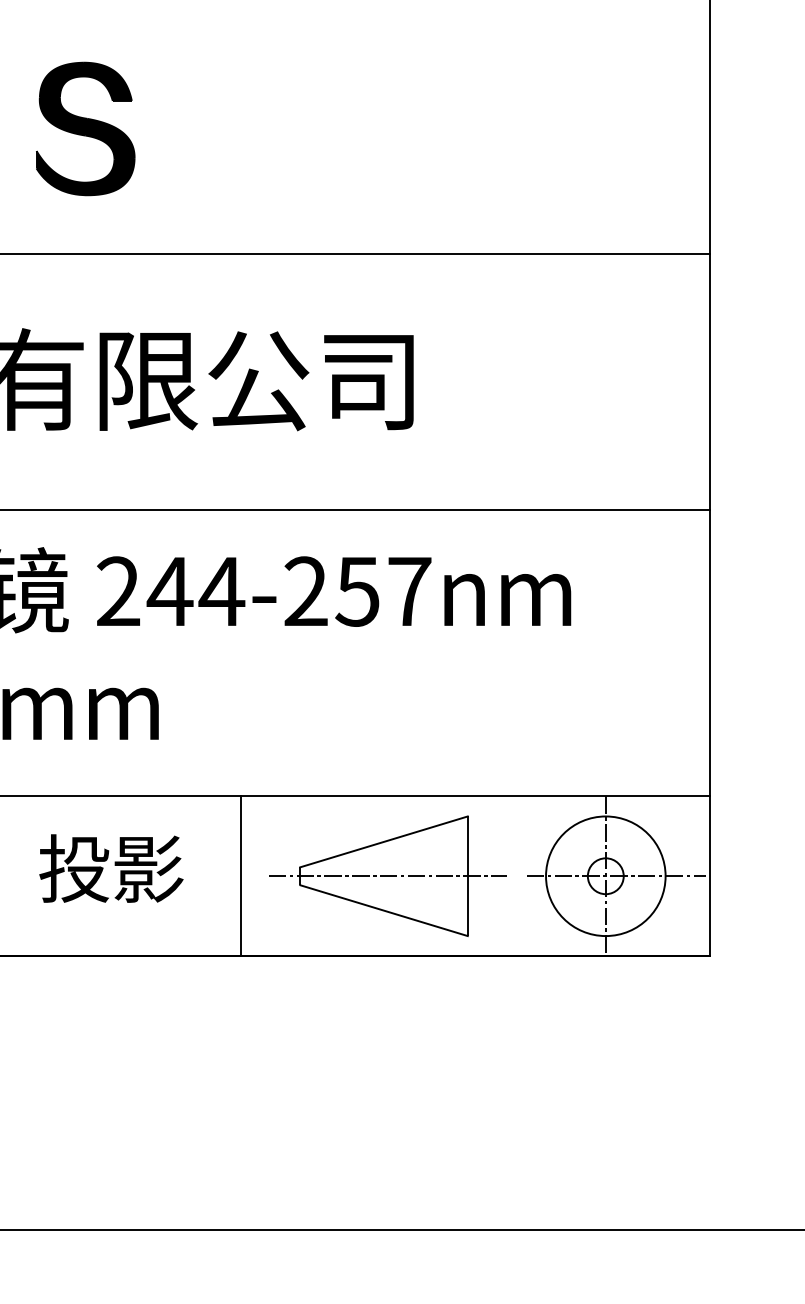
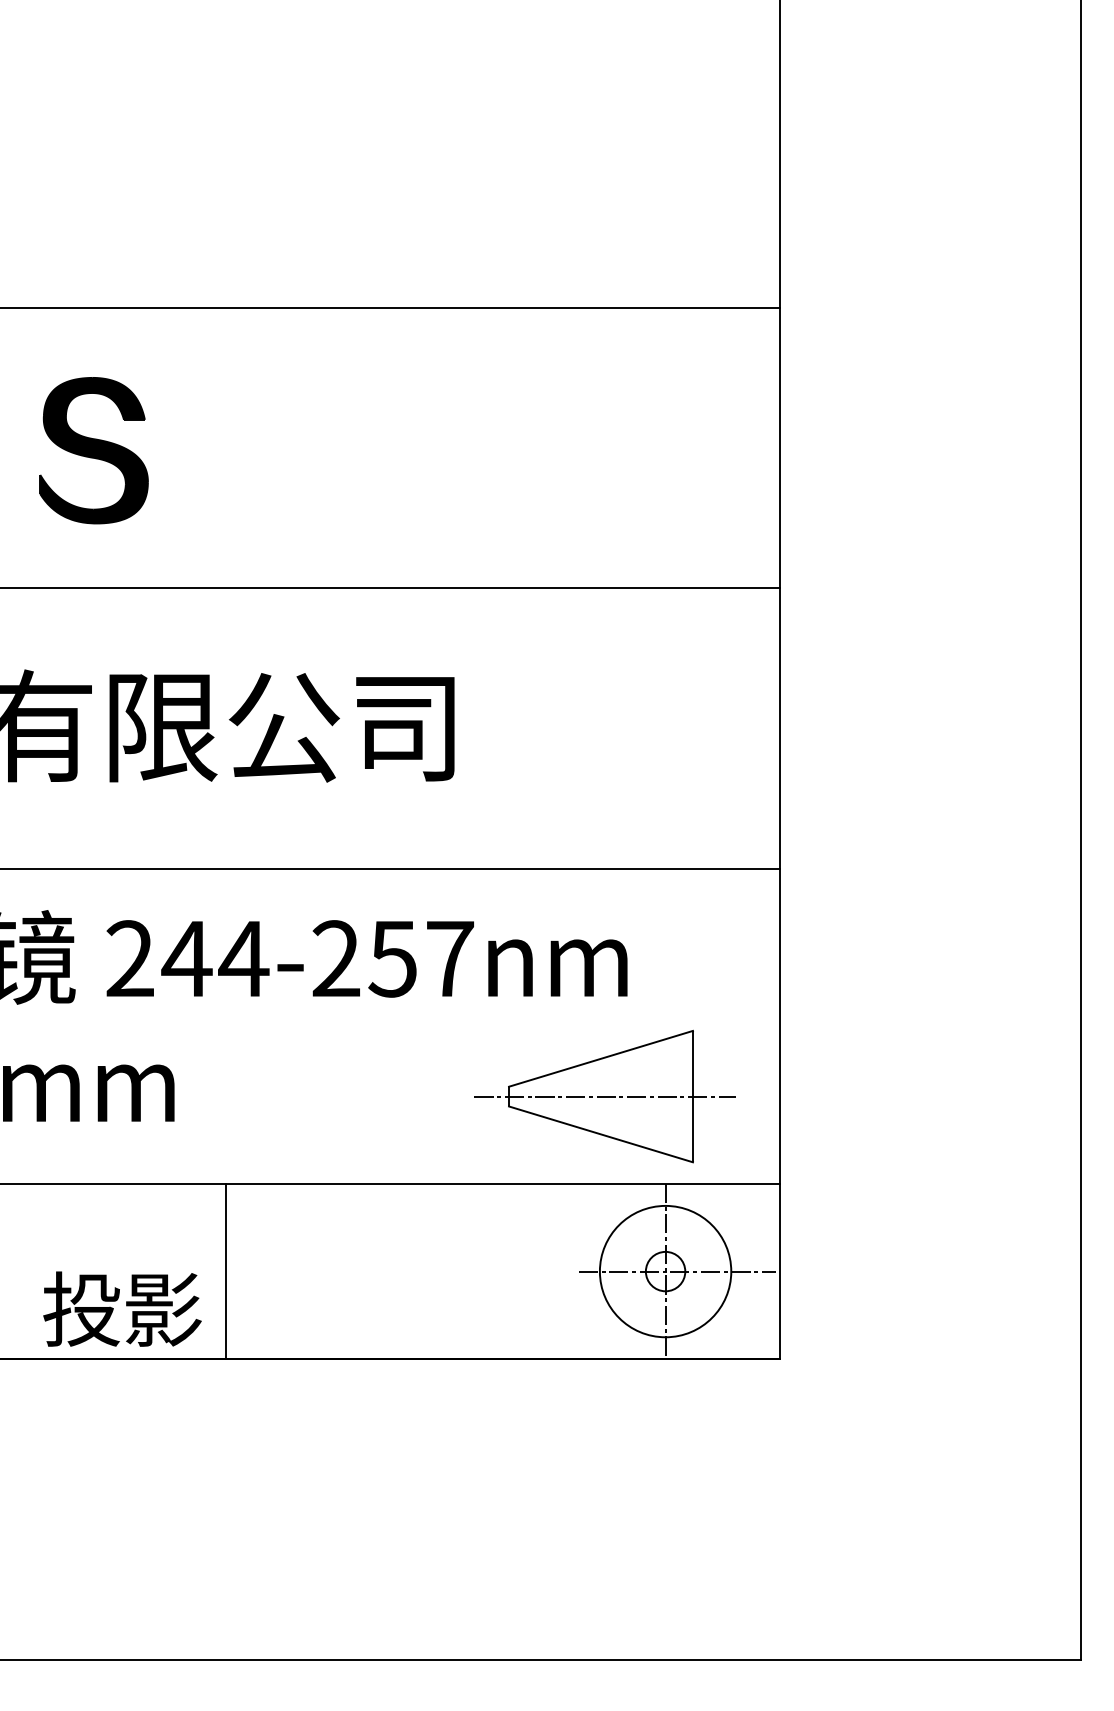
text: (111, 867) -> (122, 1308), moved
line: (240, 876) -> (226, 1271), moved
part: (387, 876) -> (604, 1096), moved

